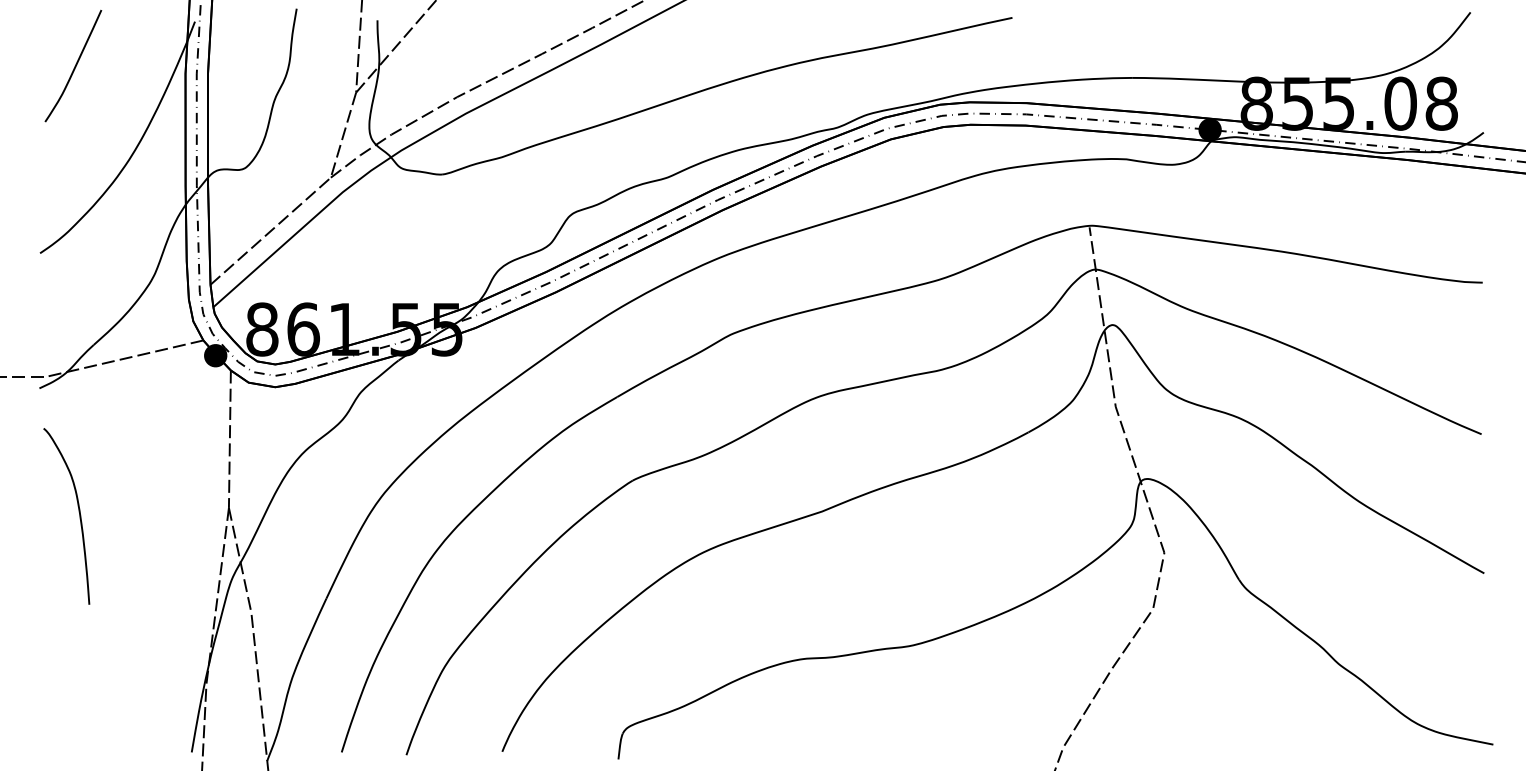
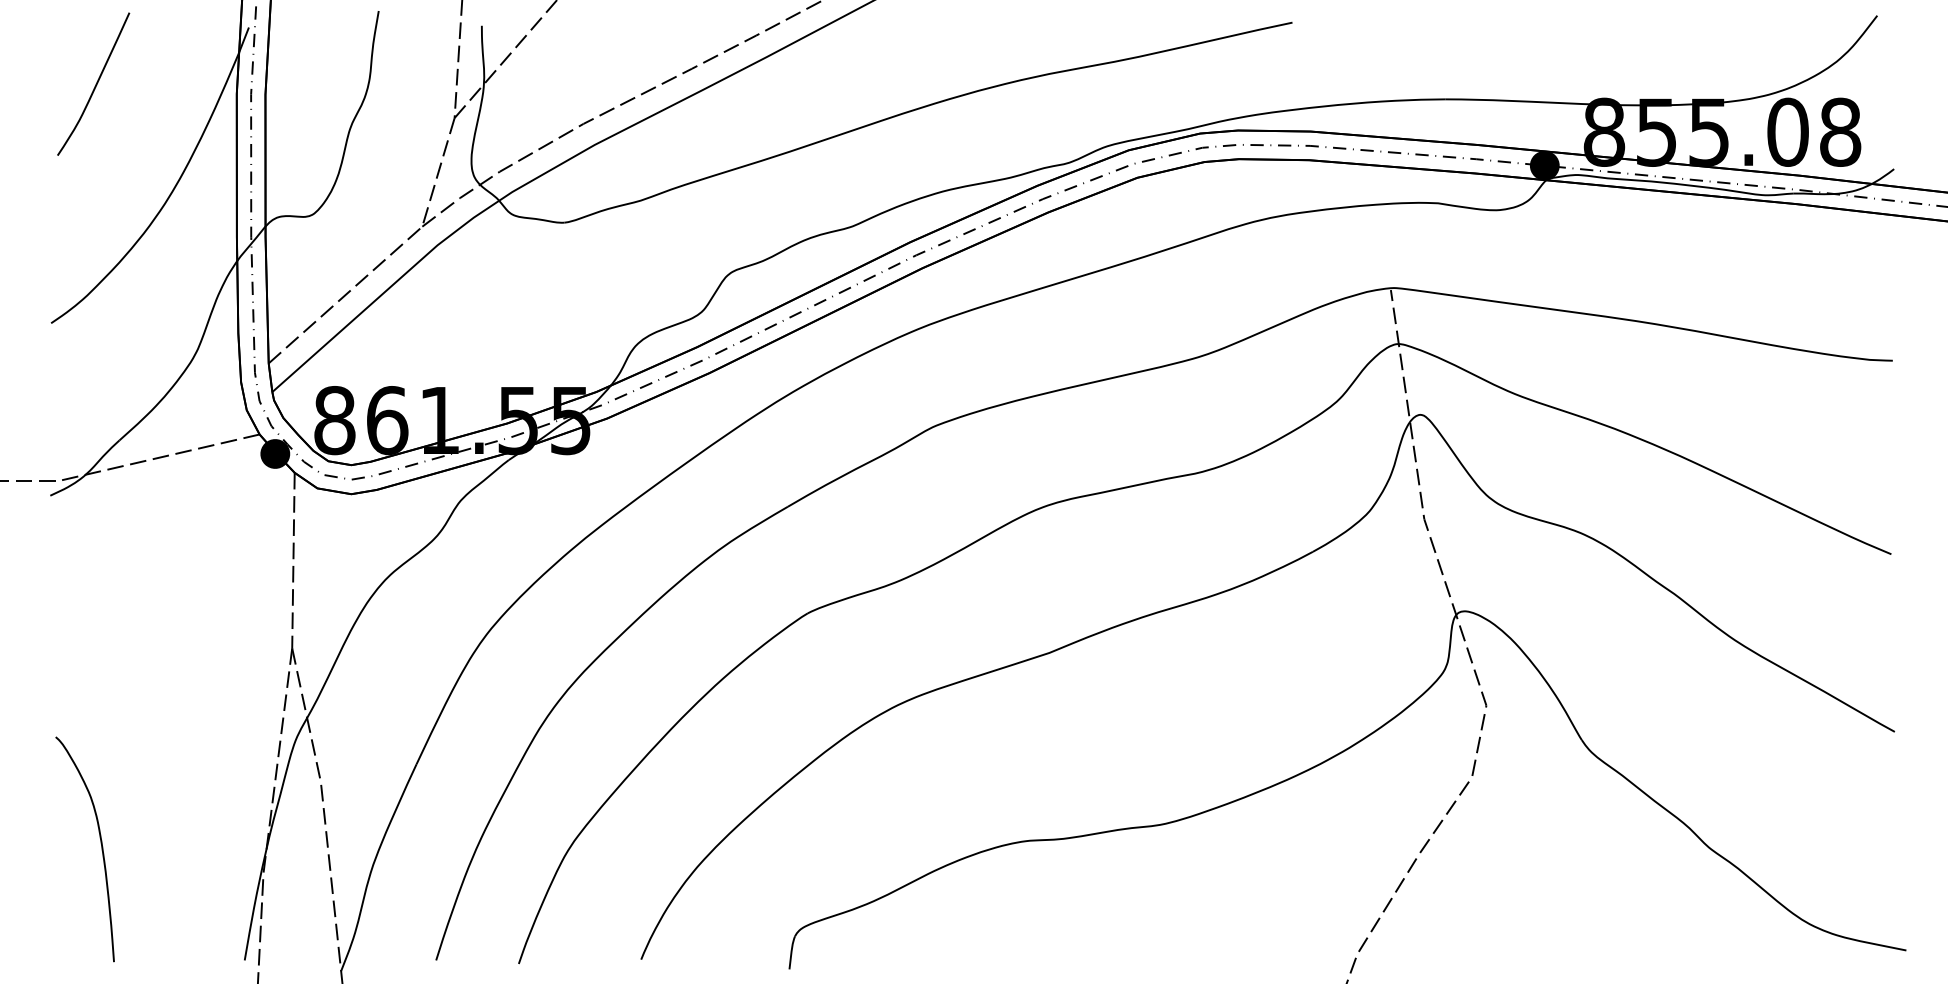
curve: (78, 512) -> (100, 844), moved

